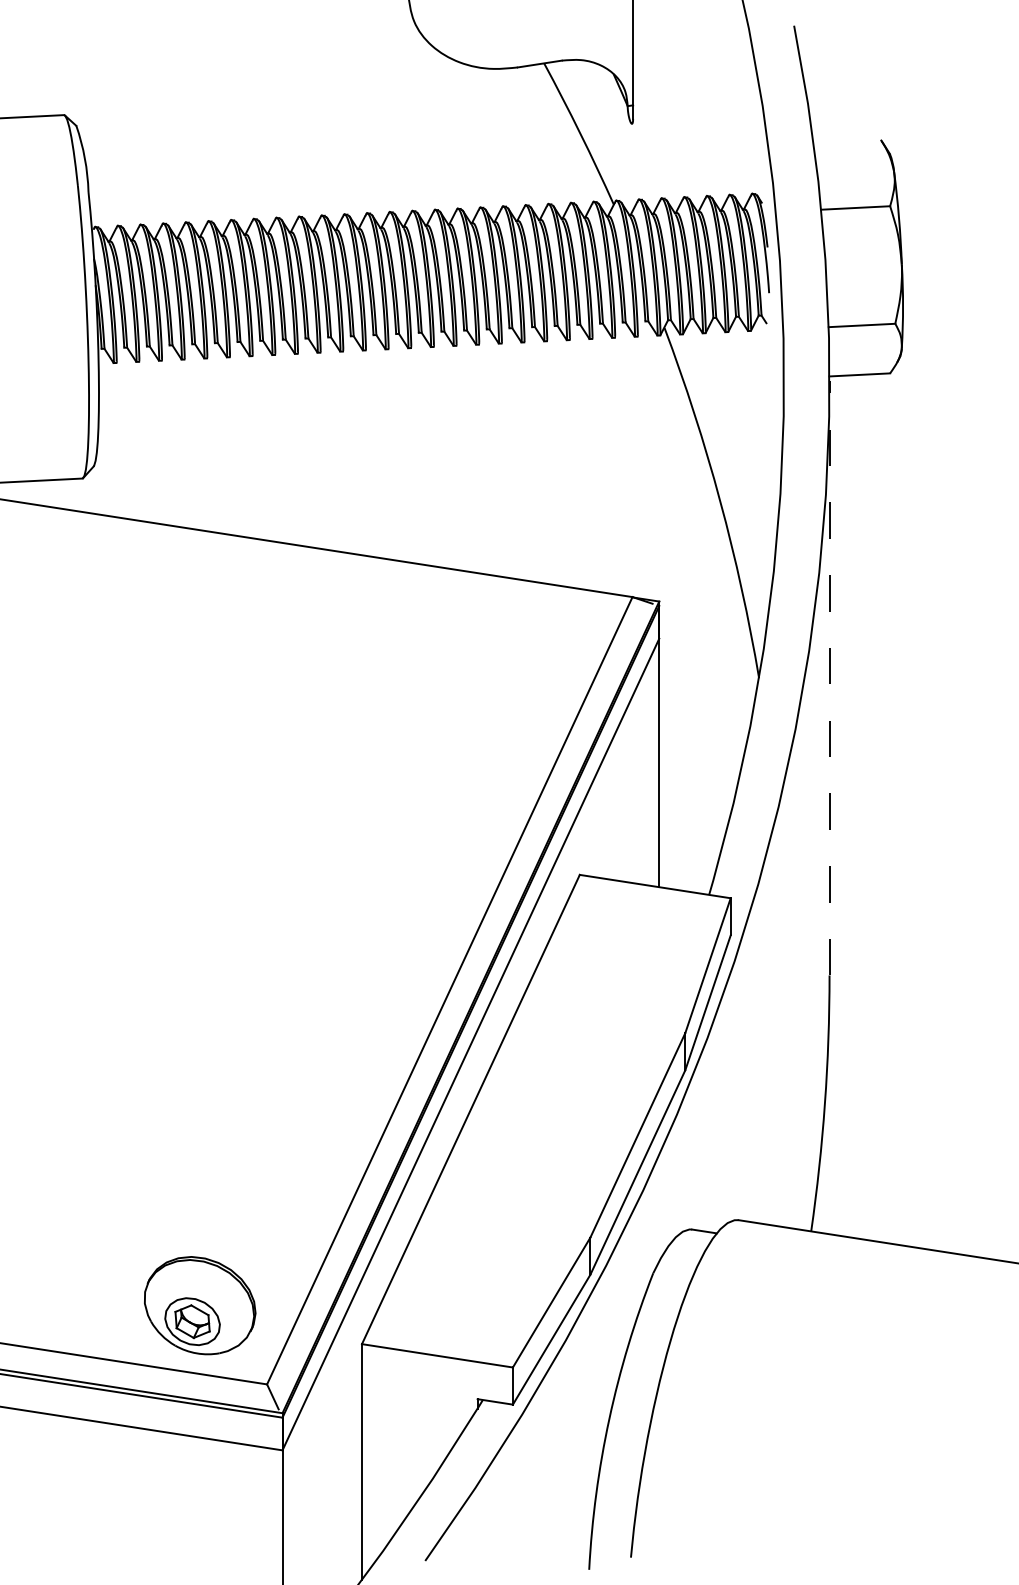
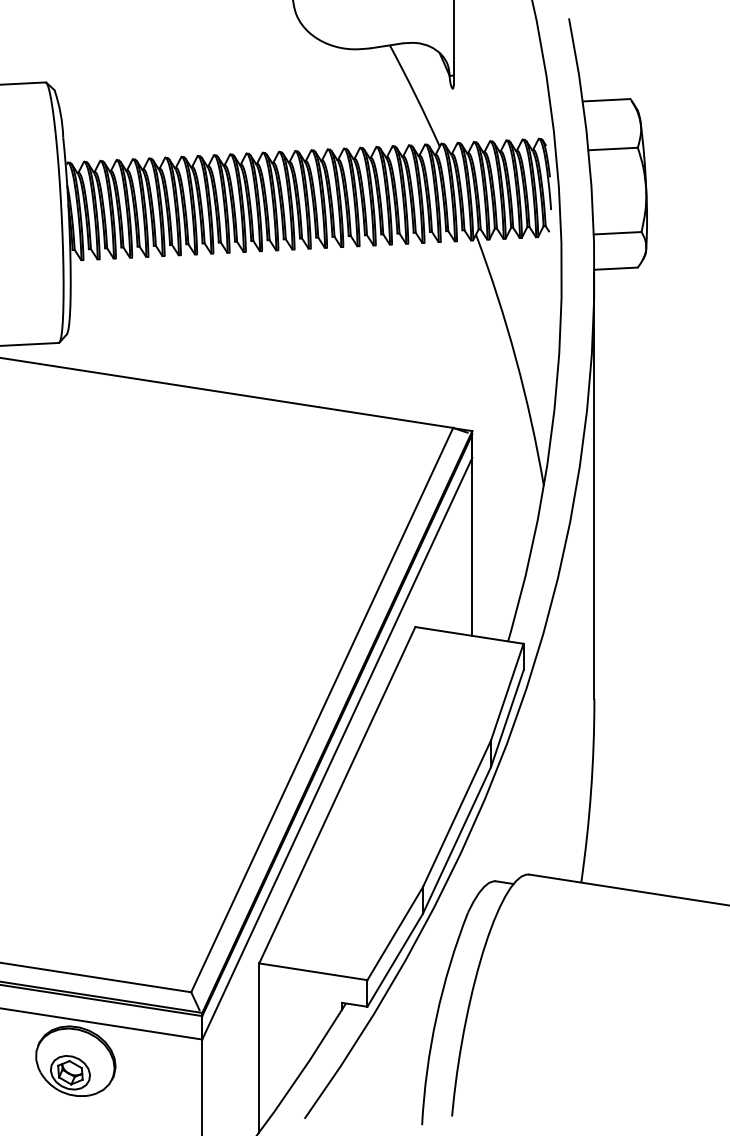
line: (846, 139) -> (606, 99), added
line: (829, 677) -> (594, 485), dashed -> solid
part: (200, 1305) -> (76, 1061), moved

